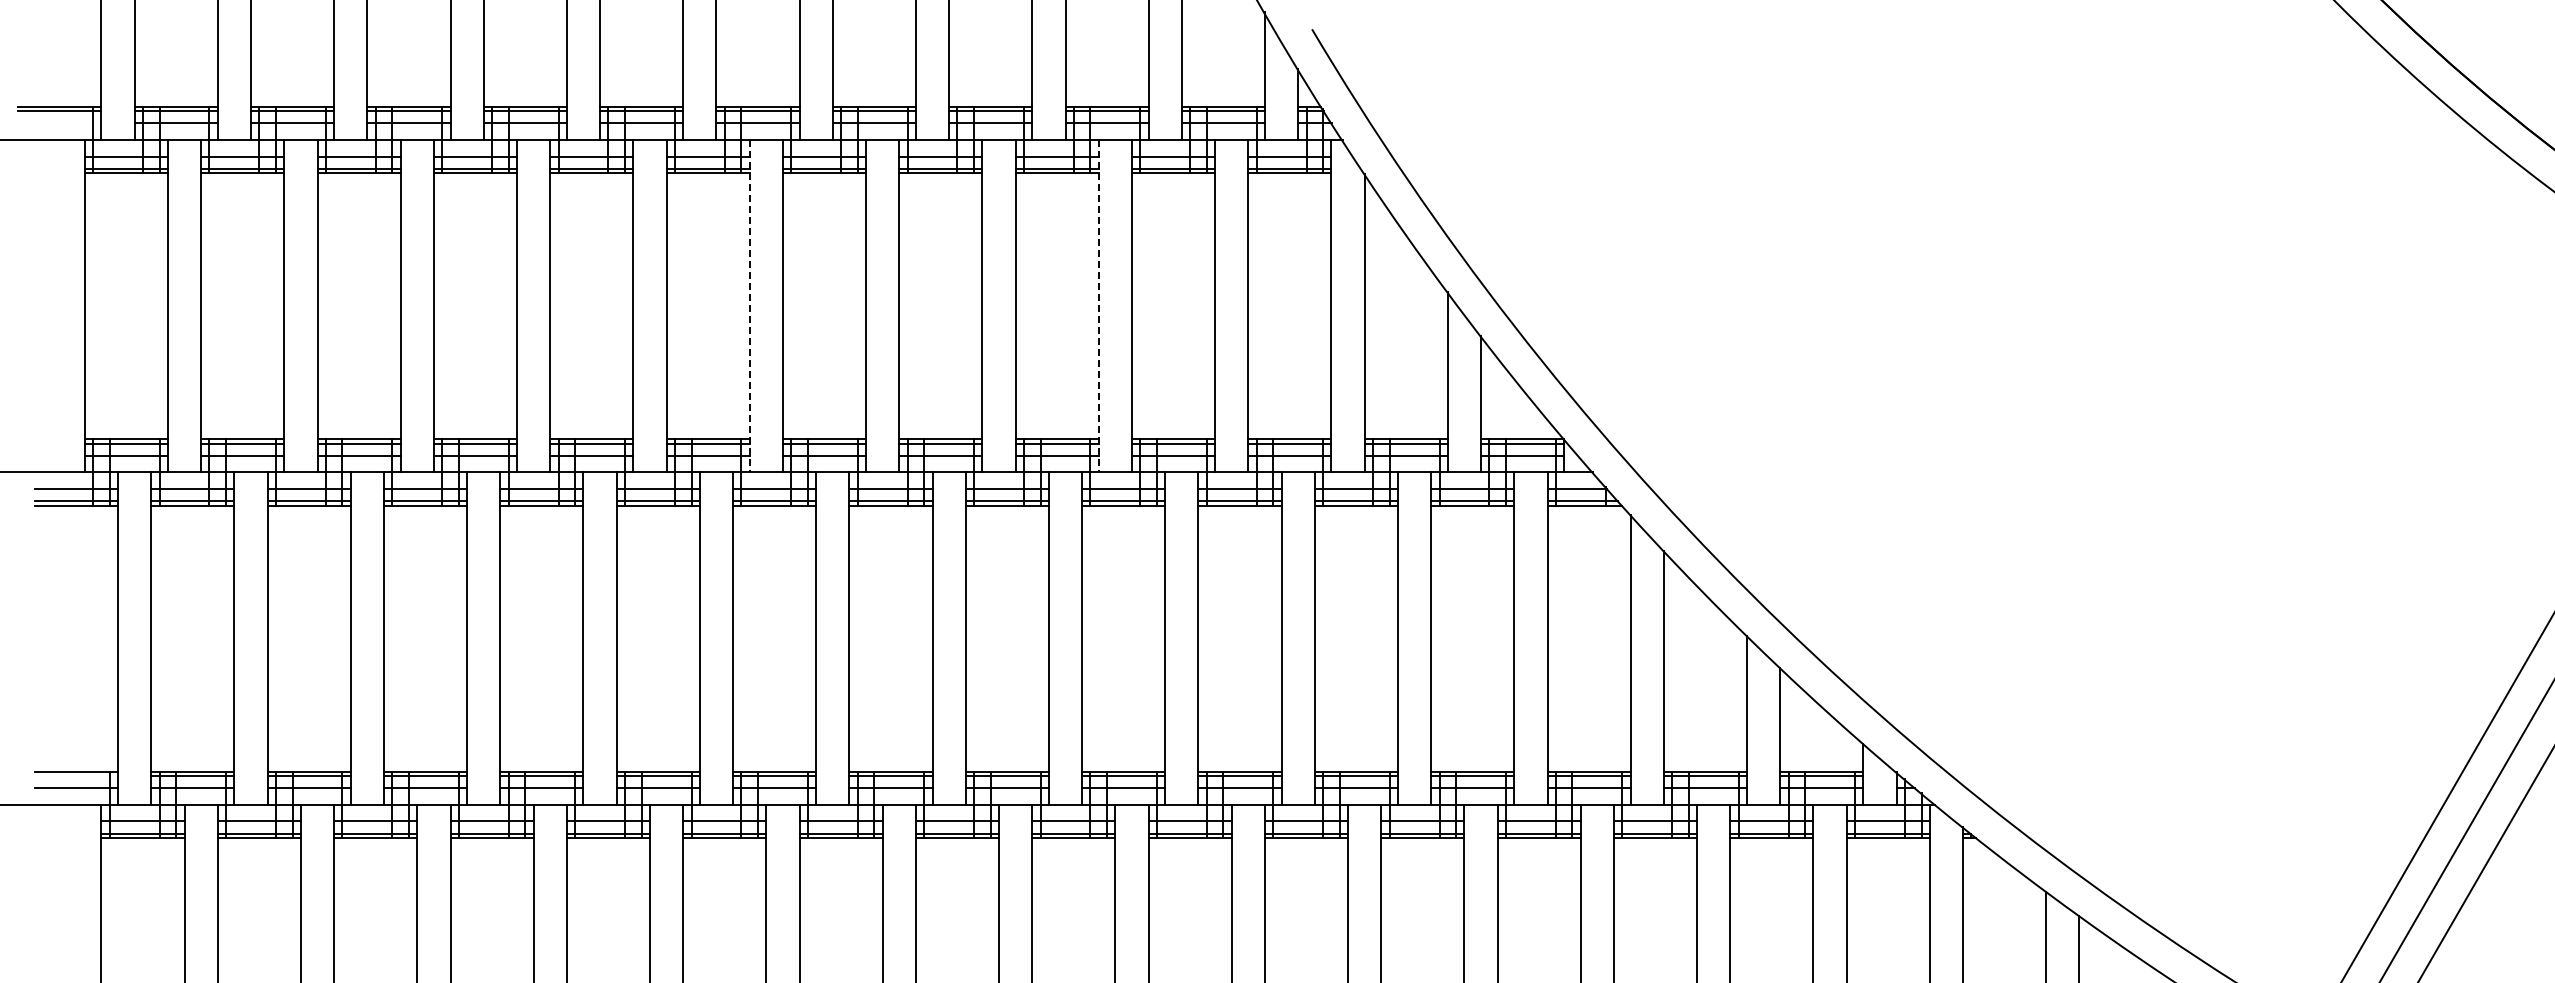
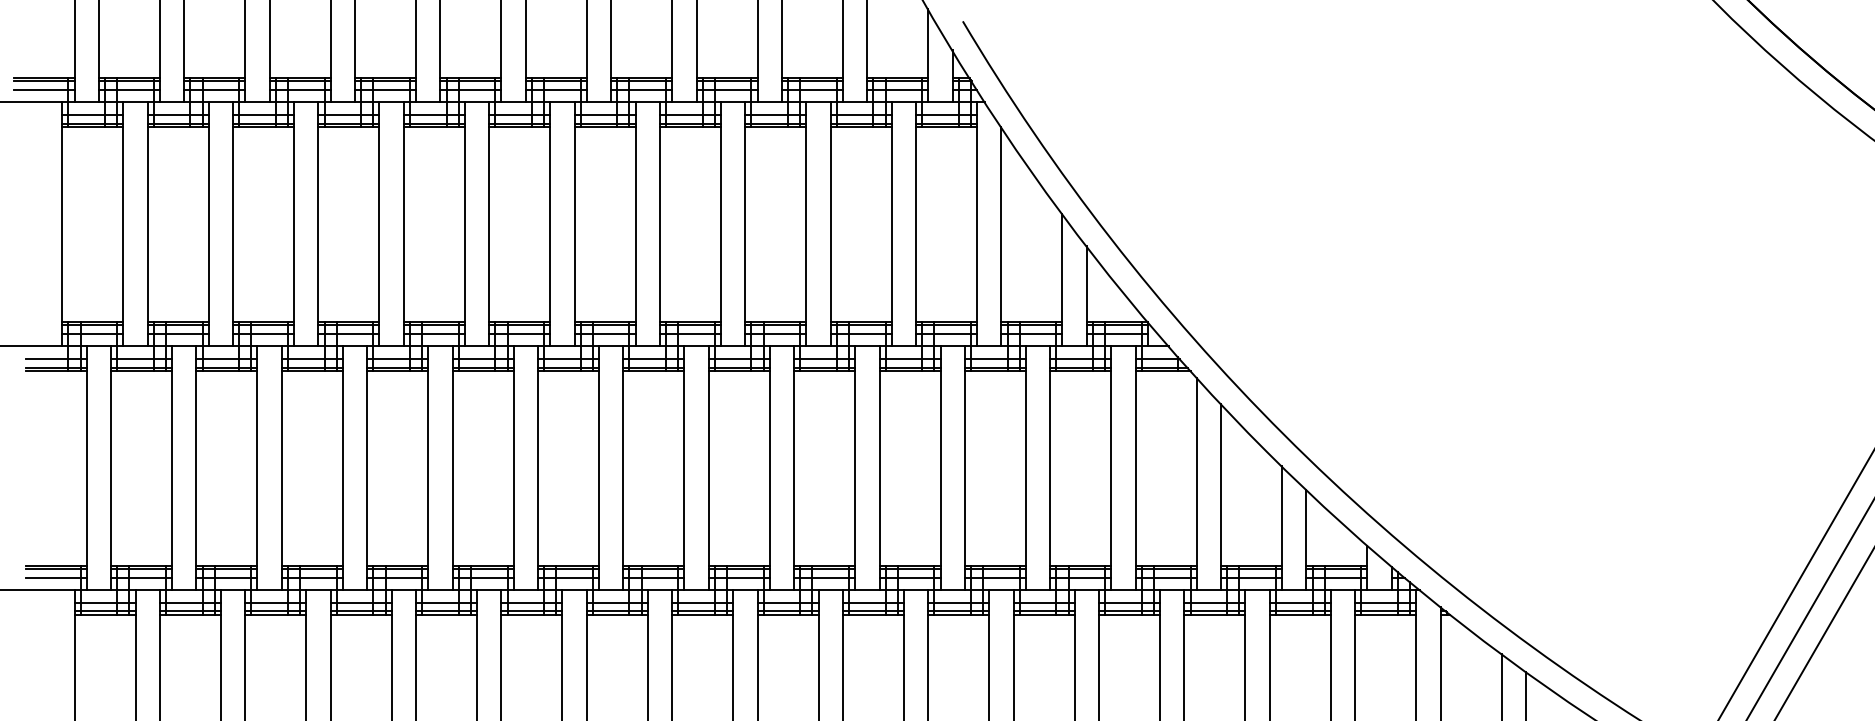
line: (59, 123) -> (43, 90), added
line: (749, 306) -> (550, 224), dashed -> solid
line: (1098, 306) -> (806, 224), dashed -> solid
line: (76, 775) -> (56, 568), added

